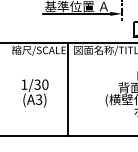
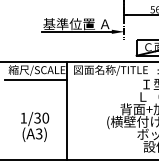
line: (37, 60) -> (35, 80), added
text: (35, 92) -> (35, 126), moved

